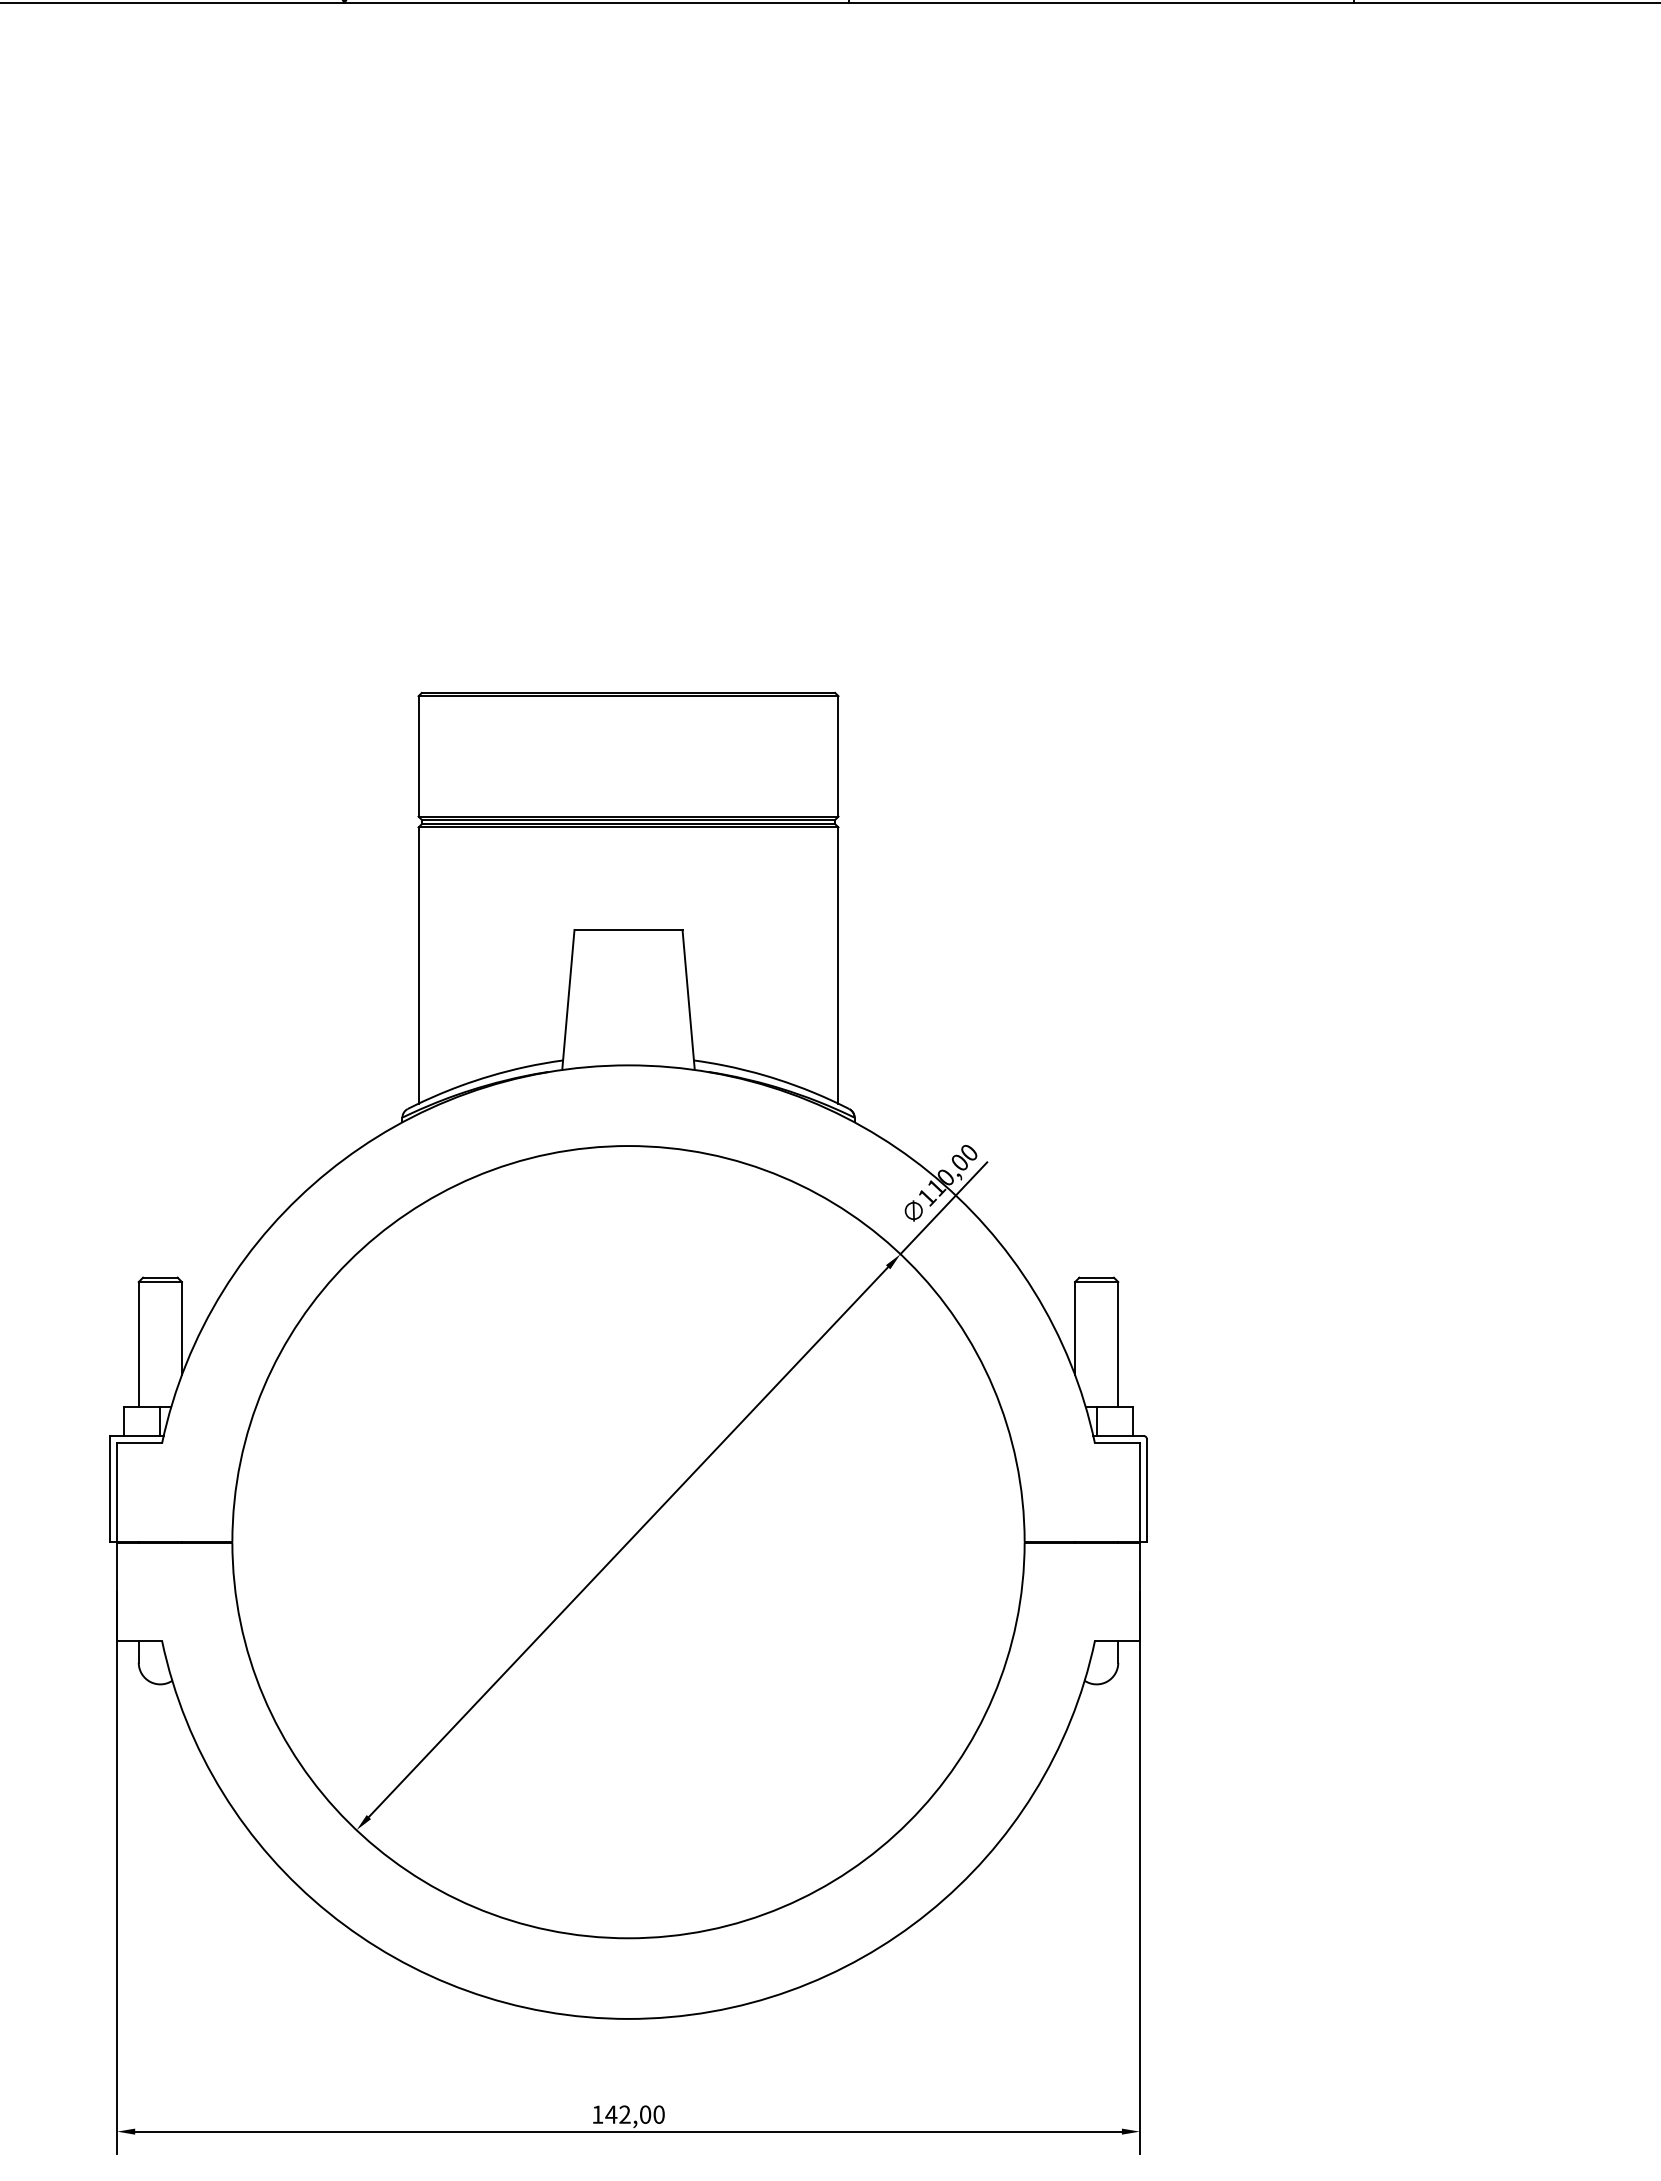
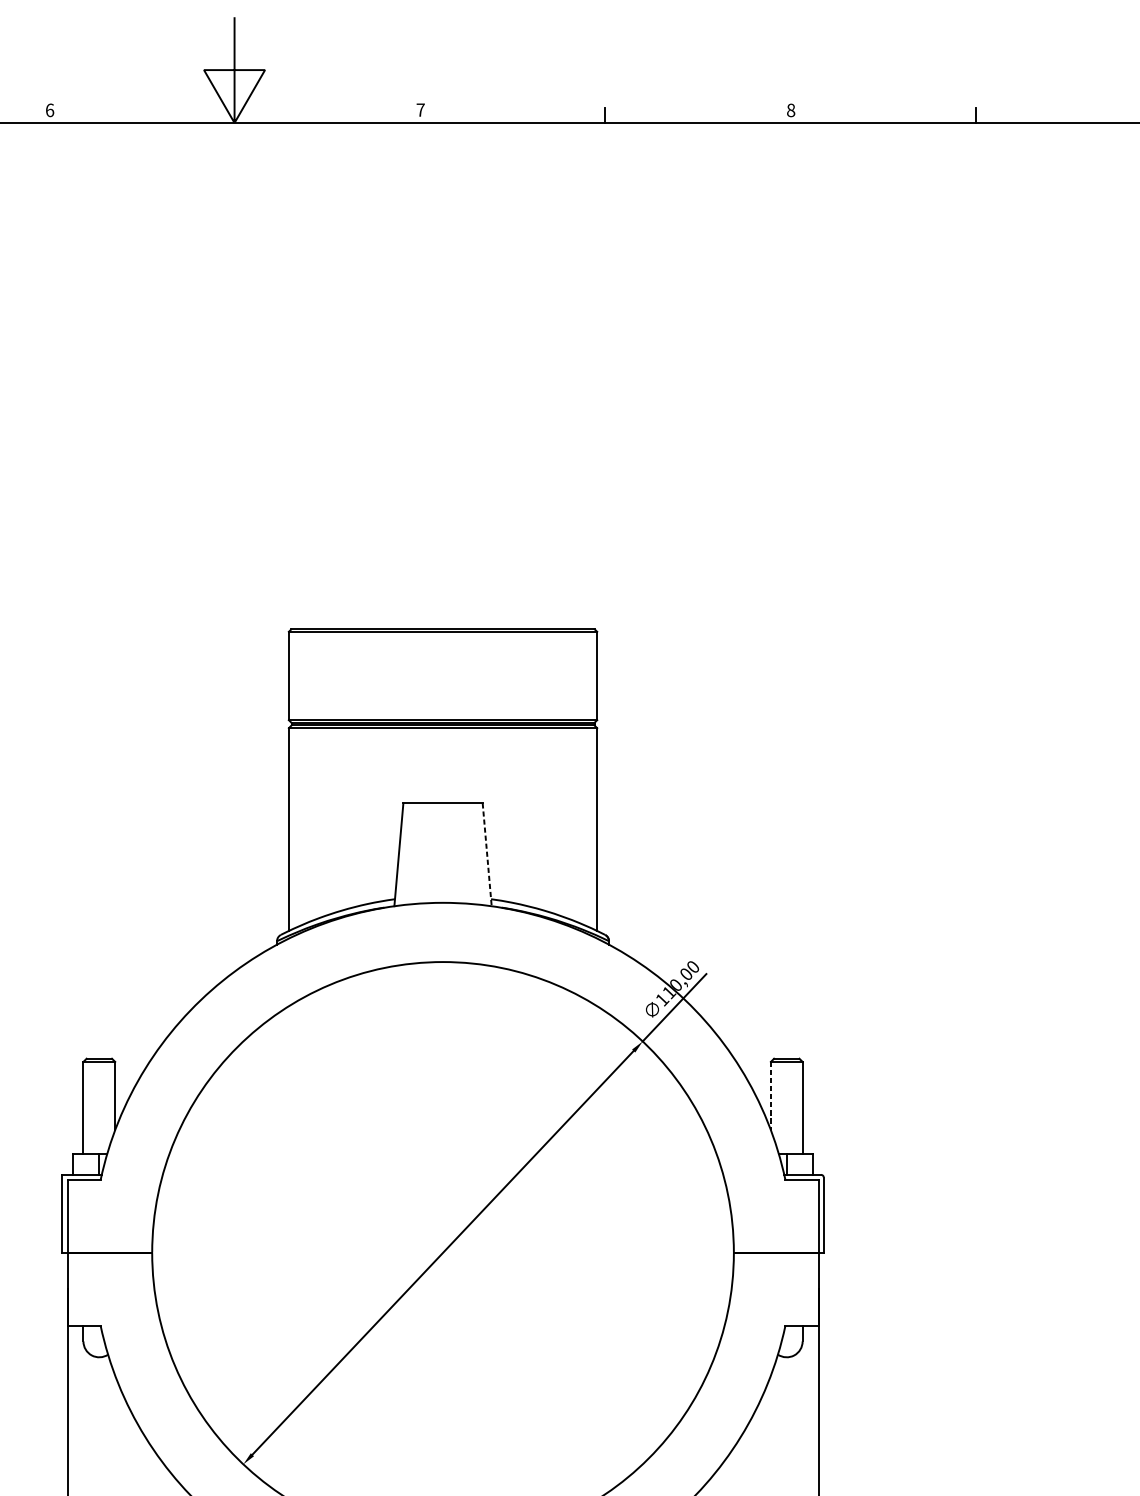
line: (688, 1000) -> (487, 855), solid -> dashed
line: (1075, 1328) -> (771, 1096), solid -> dashed

